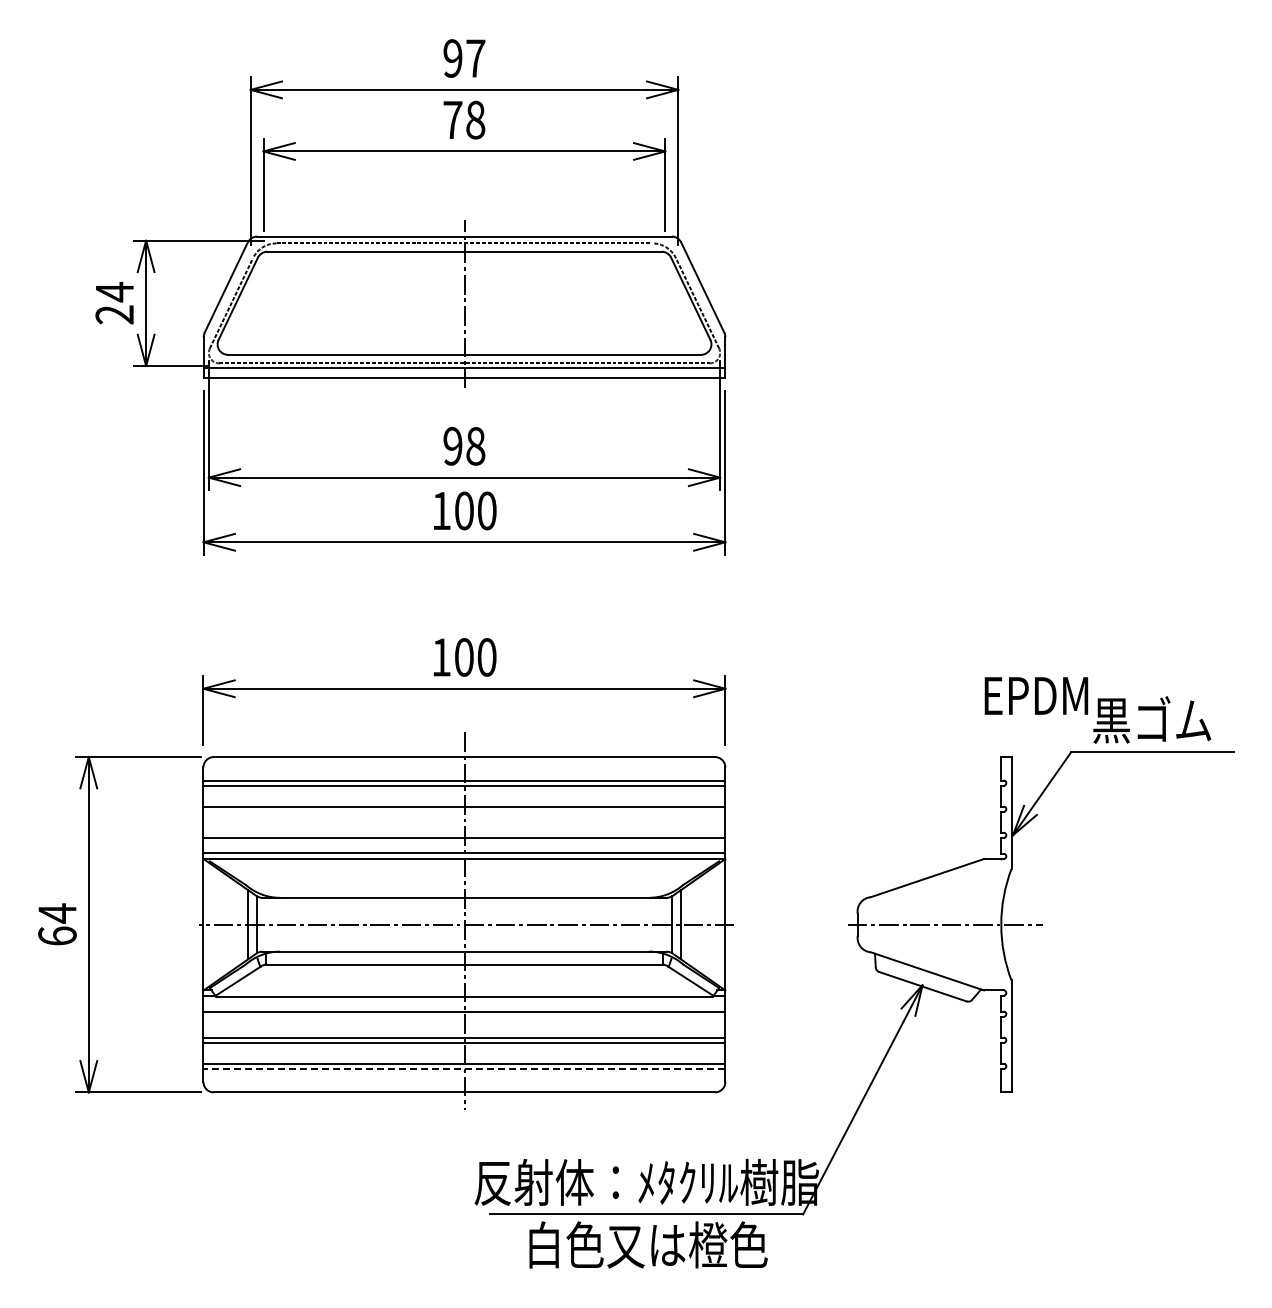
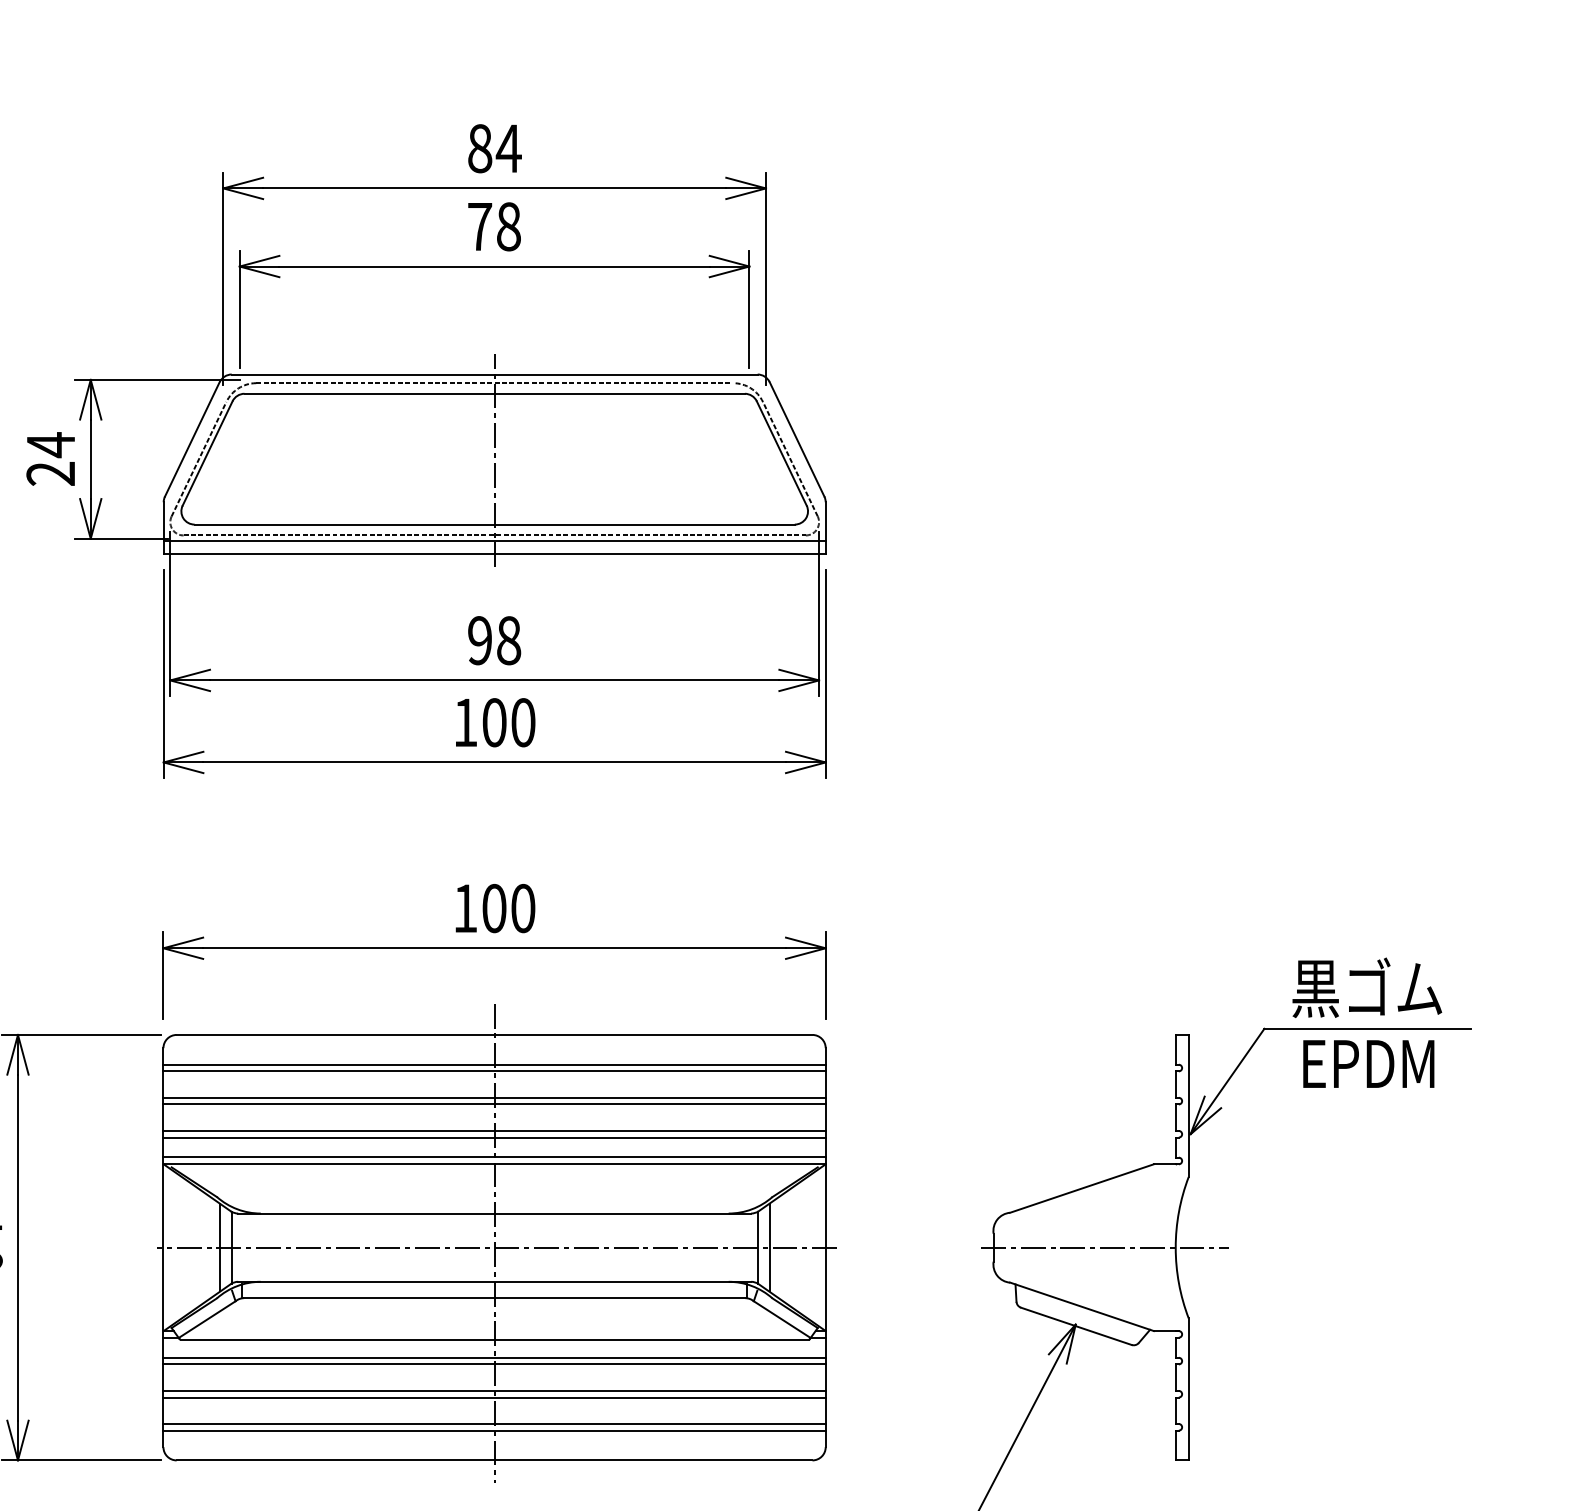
text: (464, 58) -> (494, 148), 97 -> 84
text: (1036, 695) -> (1368, 1063), moved
line: (464, 811) -> (494, 1104), added
line: (464, 832) -> (494, 1130), added
line: (464, 1016) -> (494, 1364), added
line: (464, 1068) -> (494, 1430), dashed -> solid

